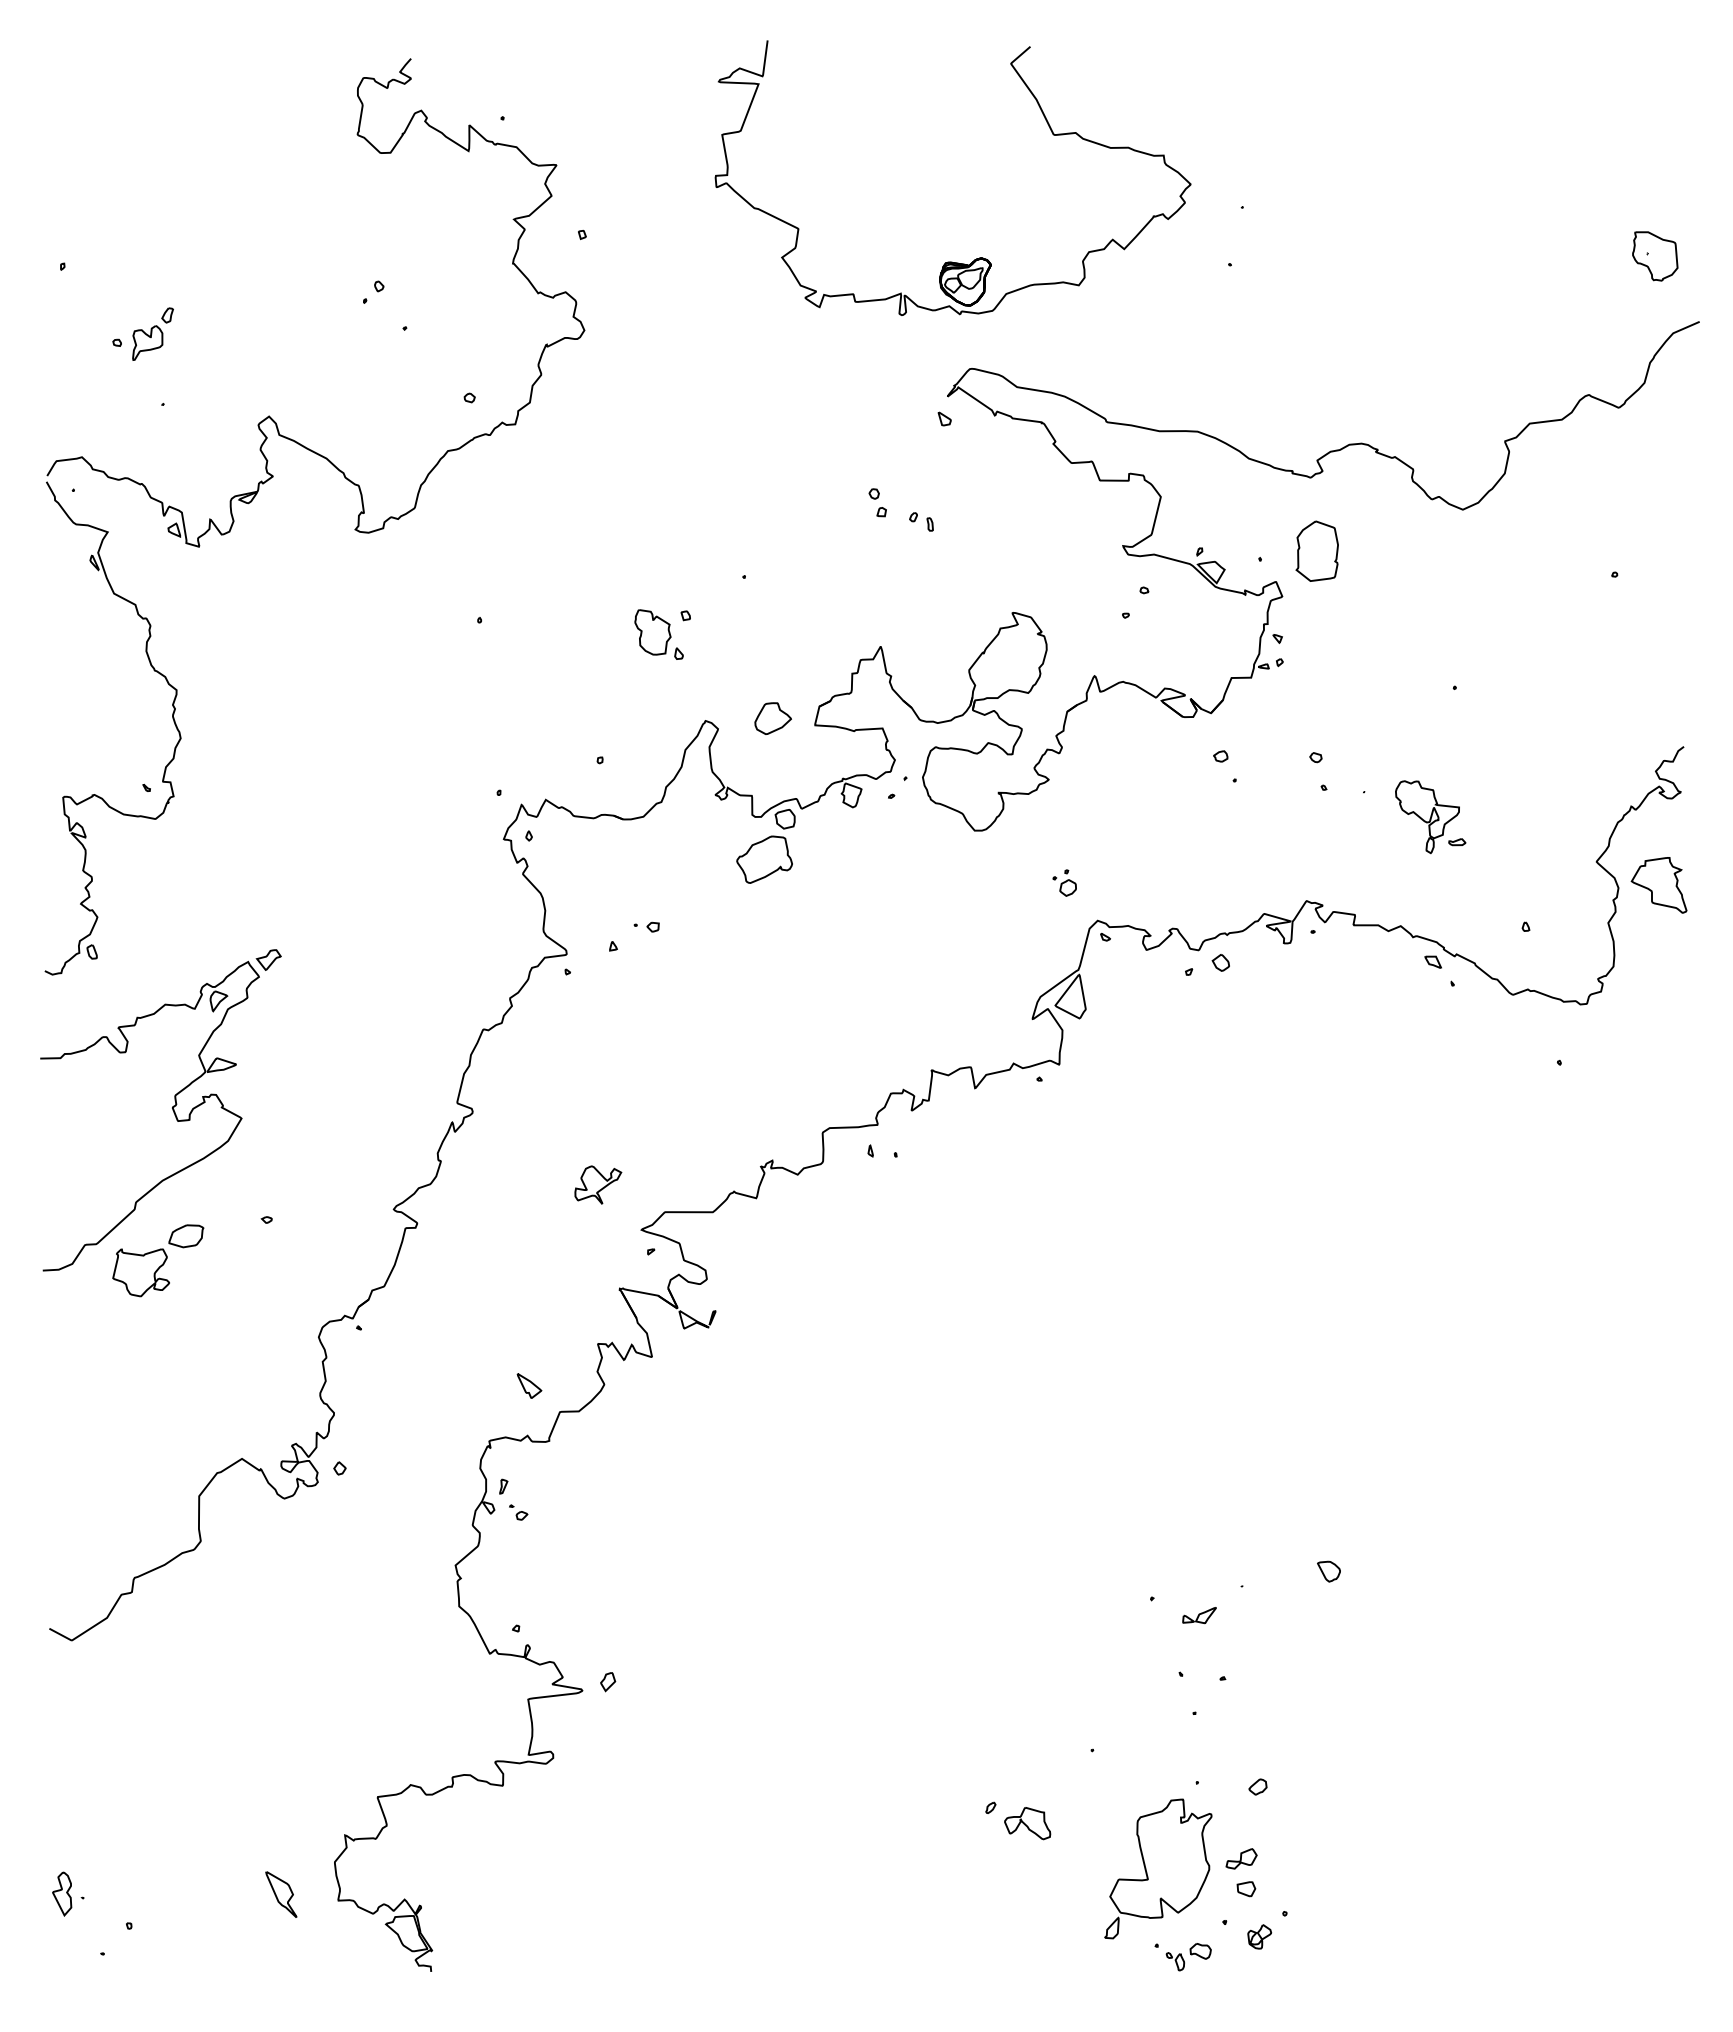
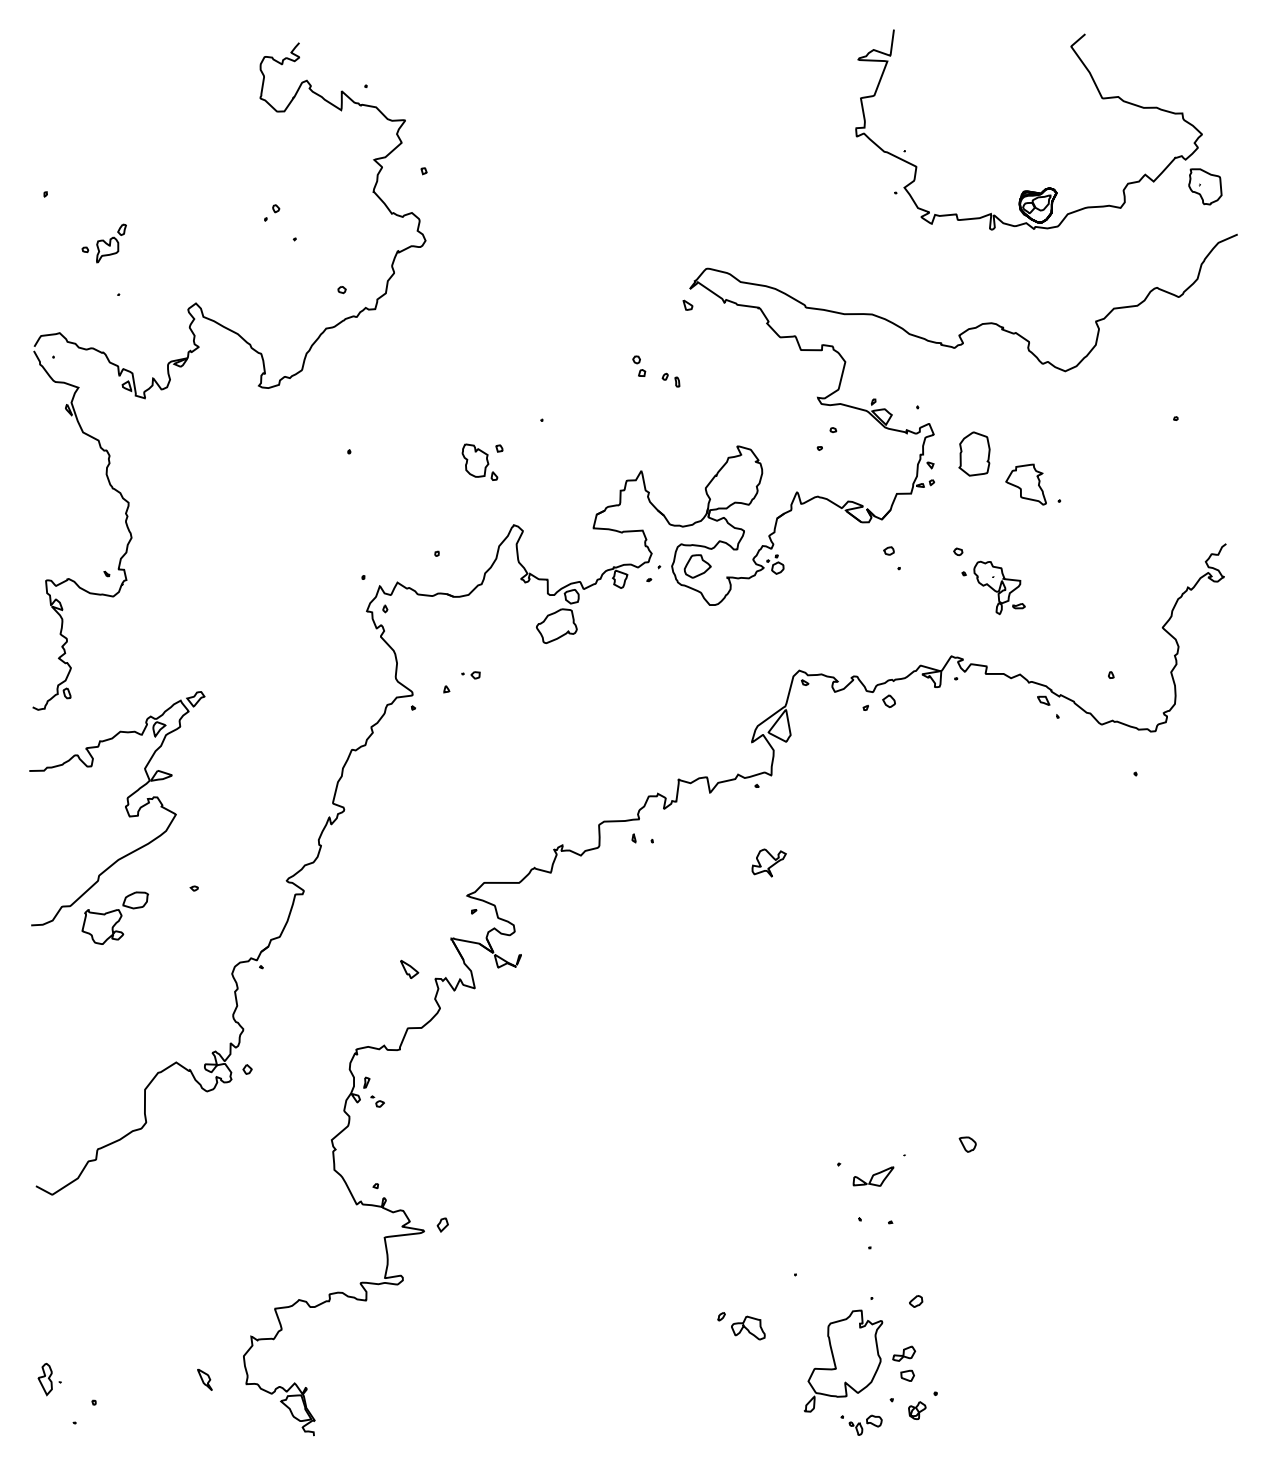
part: (952, 261) -> (1028, 190), moved
part: (1316, 550) -> (973, 453), moved
part: (772, 718) -> (697, 566), moved
part: (1430, 817) -> (999, 588), moved
part: (1064, 882) -> (775, 564), moved
part: (1658, 885) -> (1025, 484), moved
part: (598, 1184) -> (769, 862), moved
part: (529, 1385) -> (409, 969), moved
part: (1199, 1615) -> (873, 1176), size x1.67
part: (281, 1894) -> (205, 1379), size x0.62

